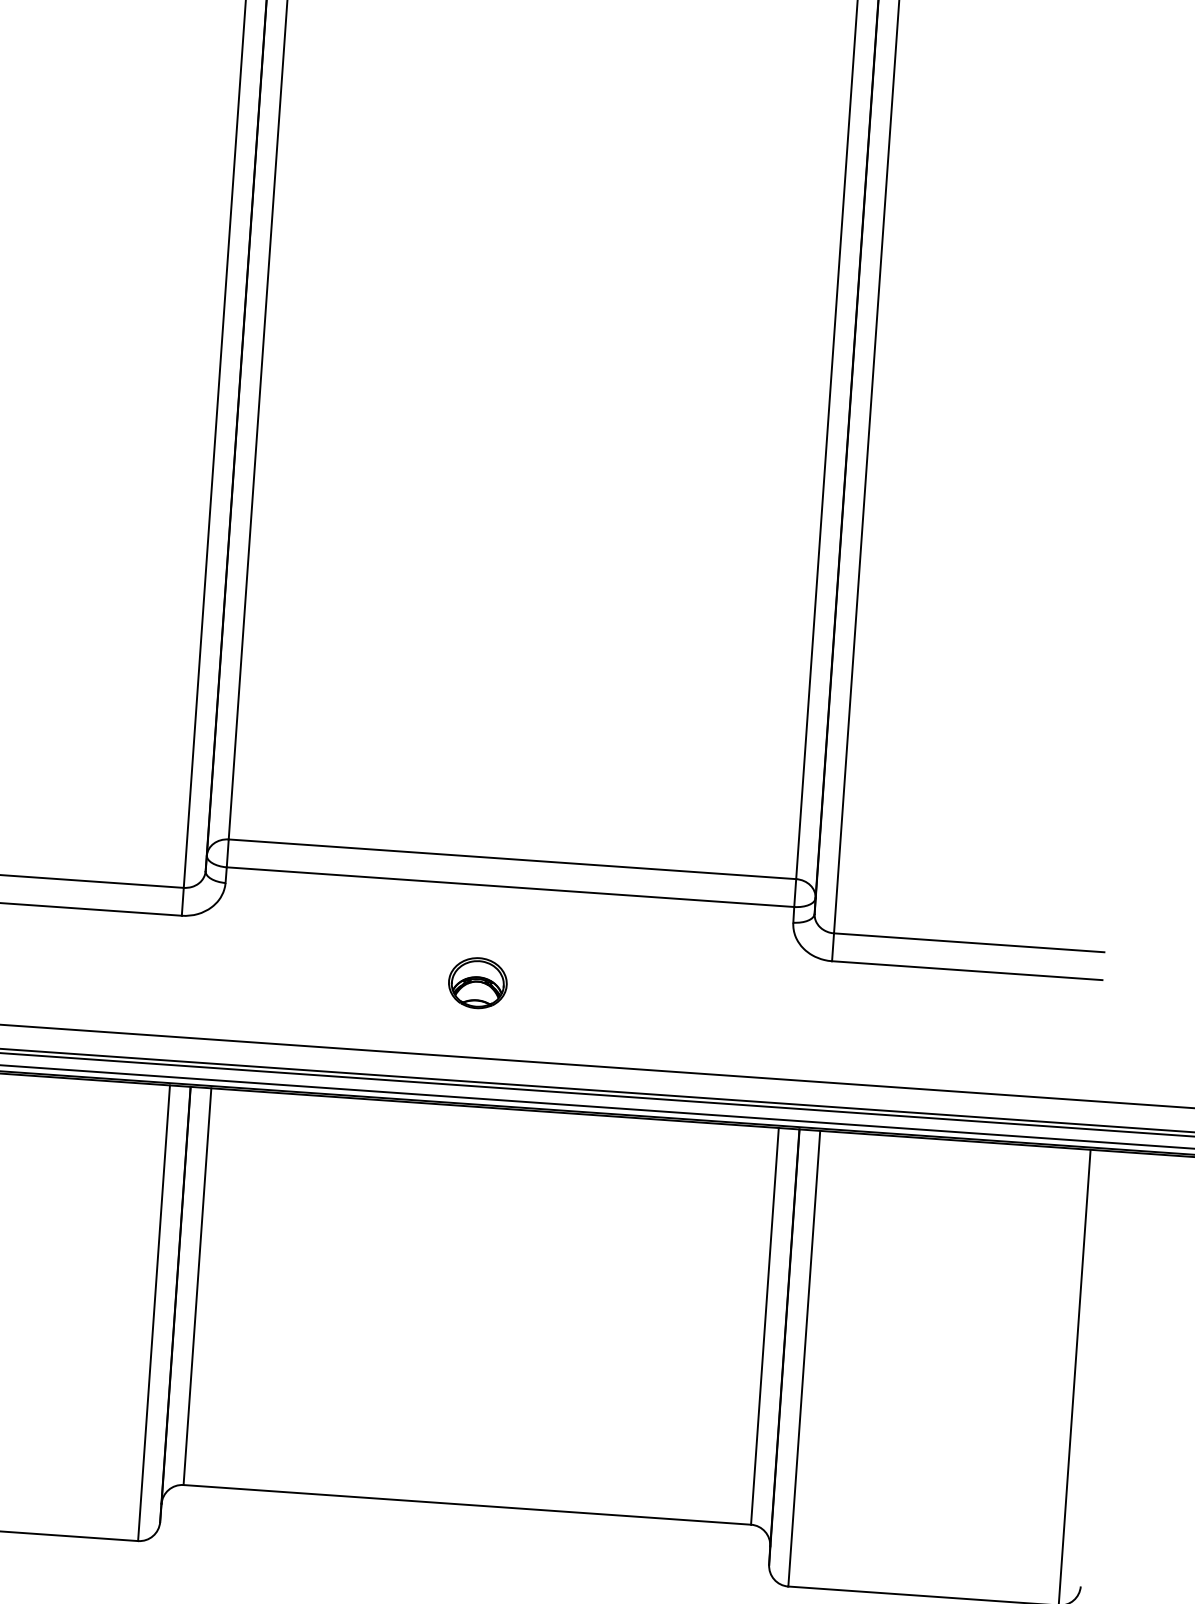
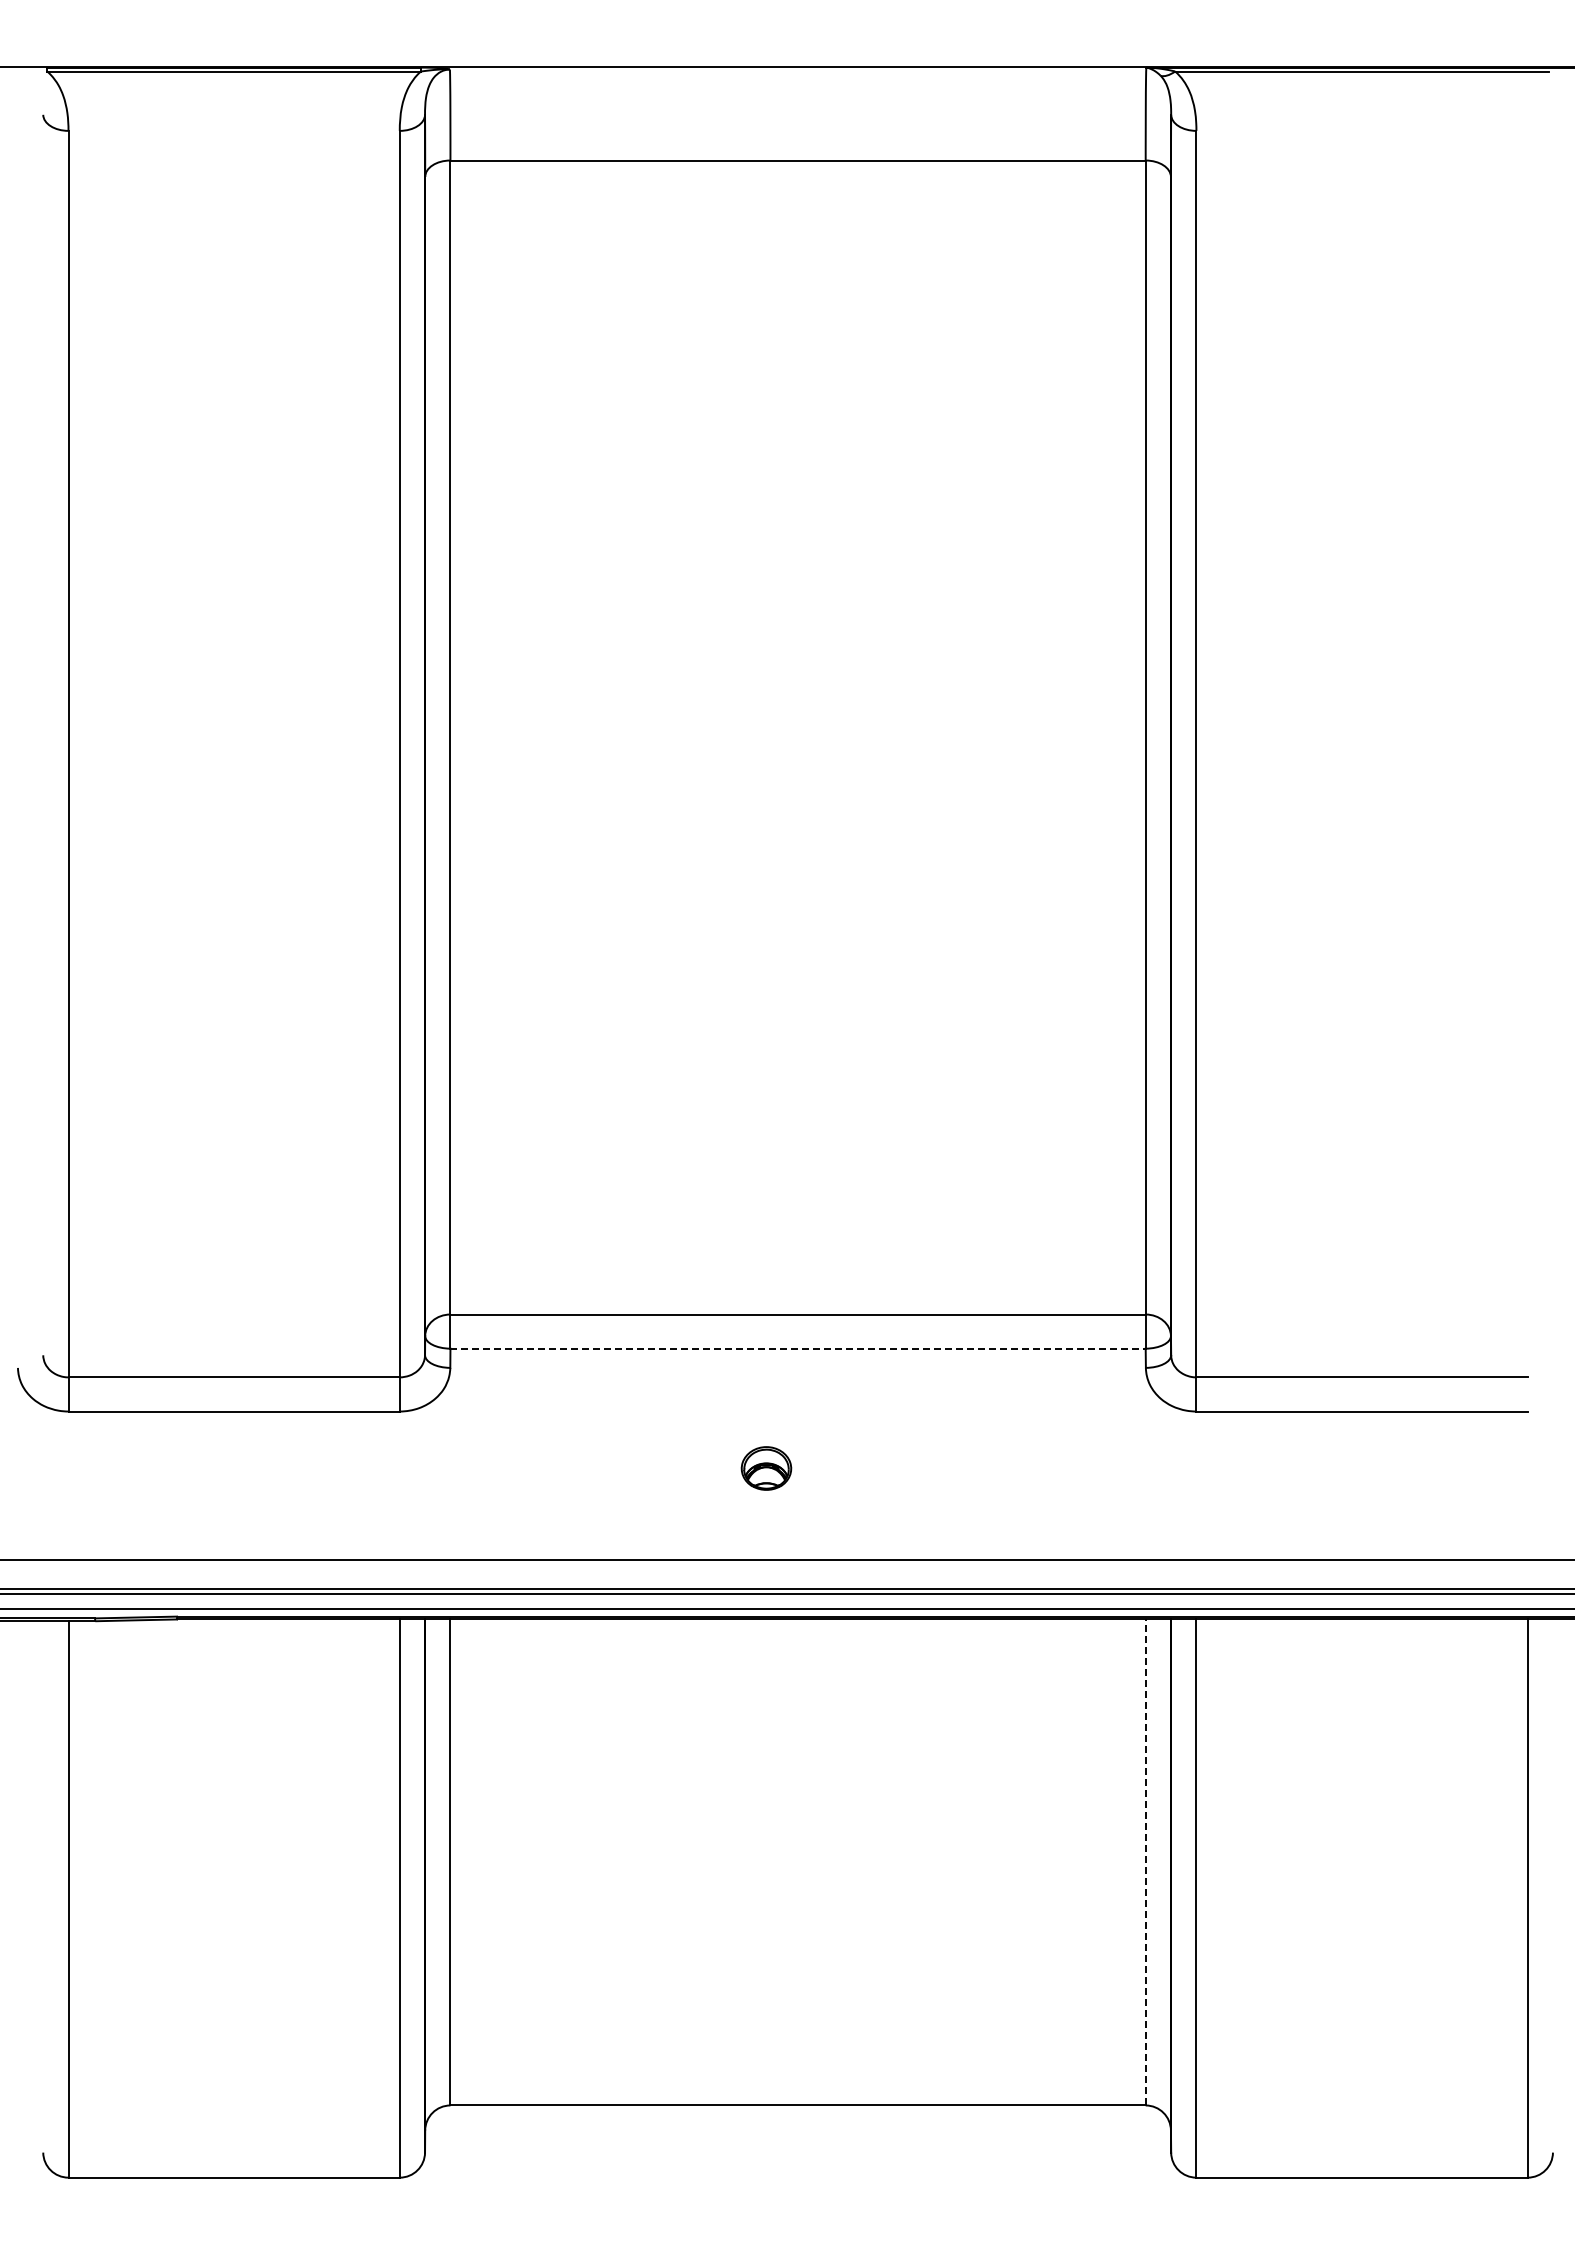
line: (510, 887) -> (798, 1348), solid -> dashed
part: (477, 983) -> (766, 1468), size x0.7
line: (764, 1325) -> (1145, 1861), solid -> dashed

